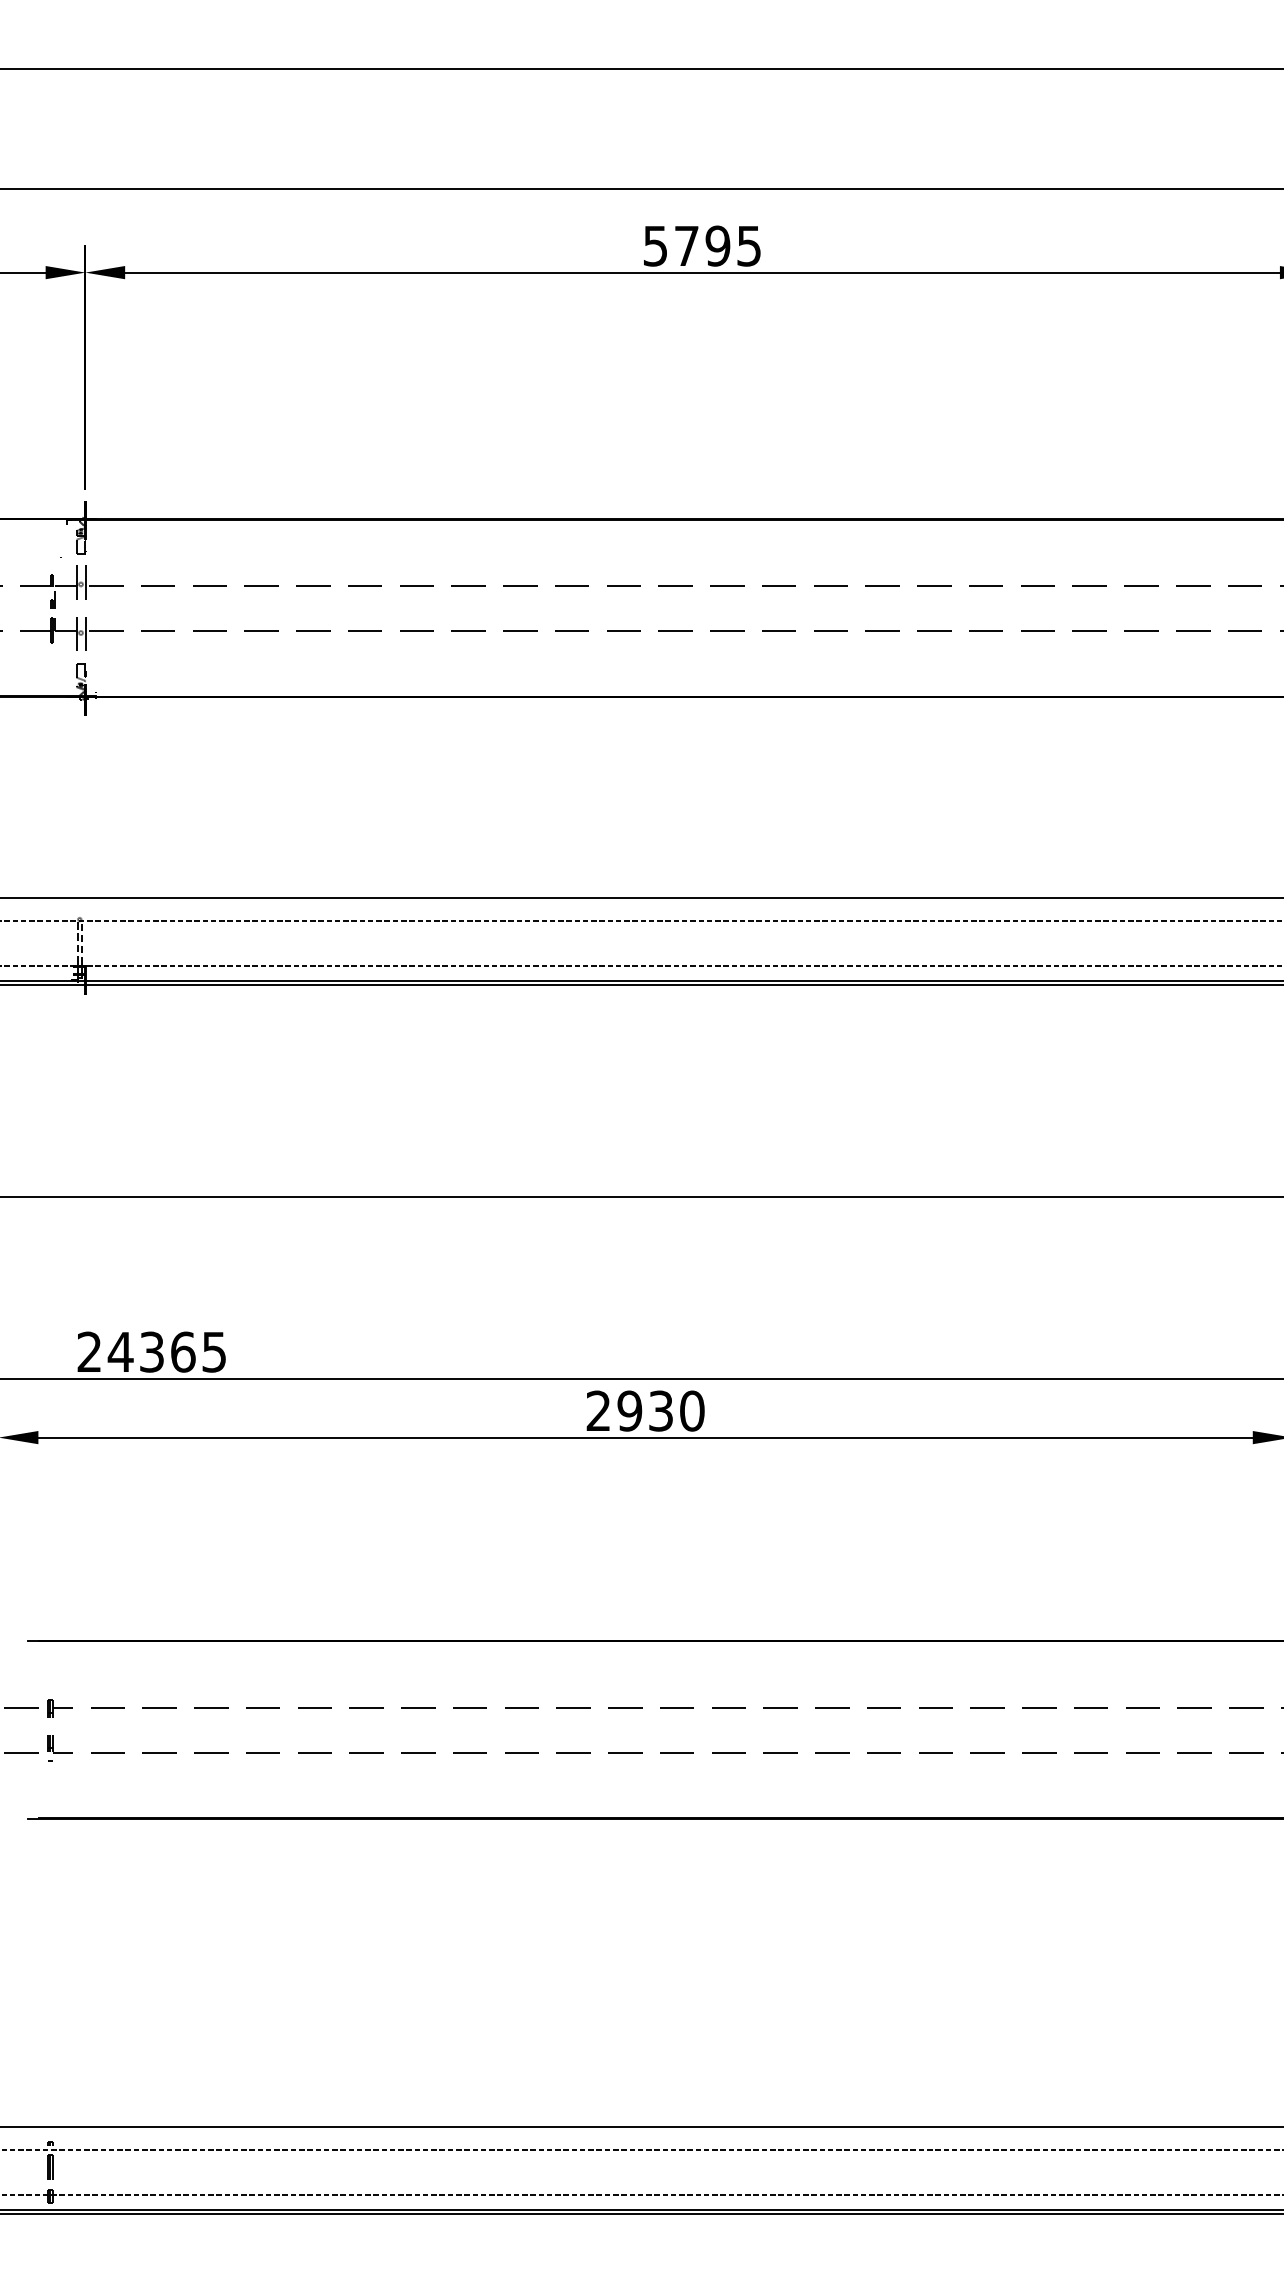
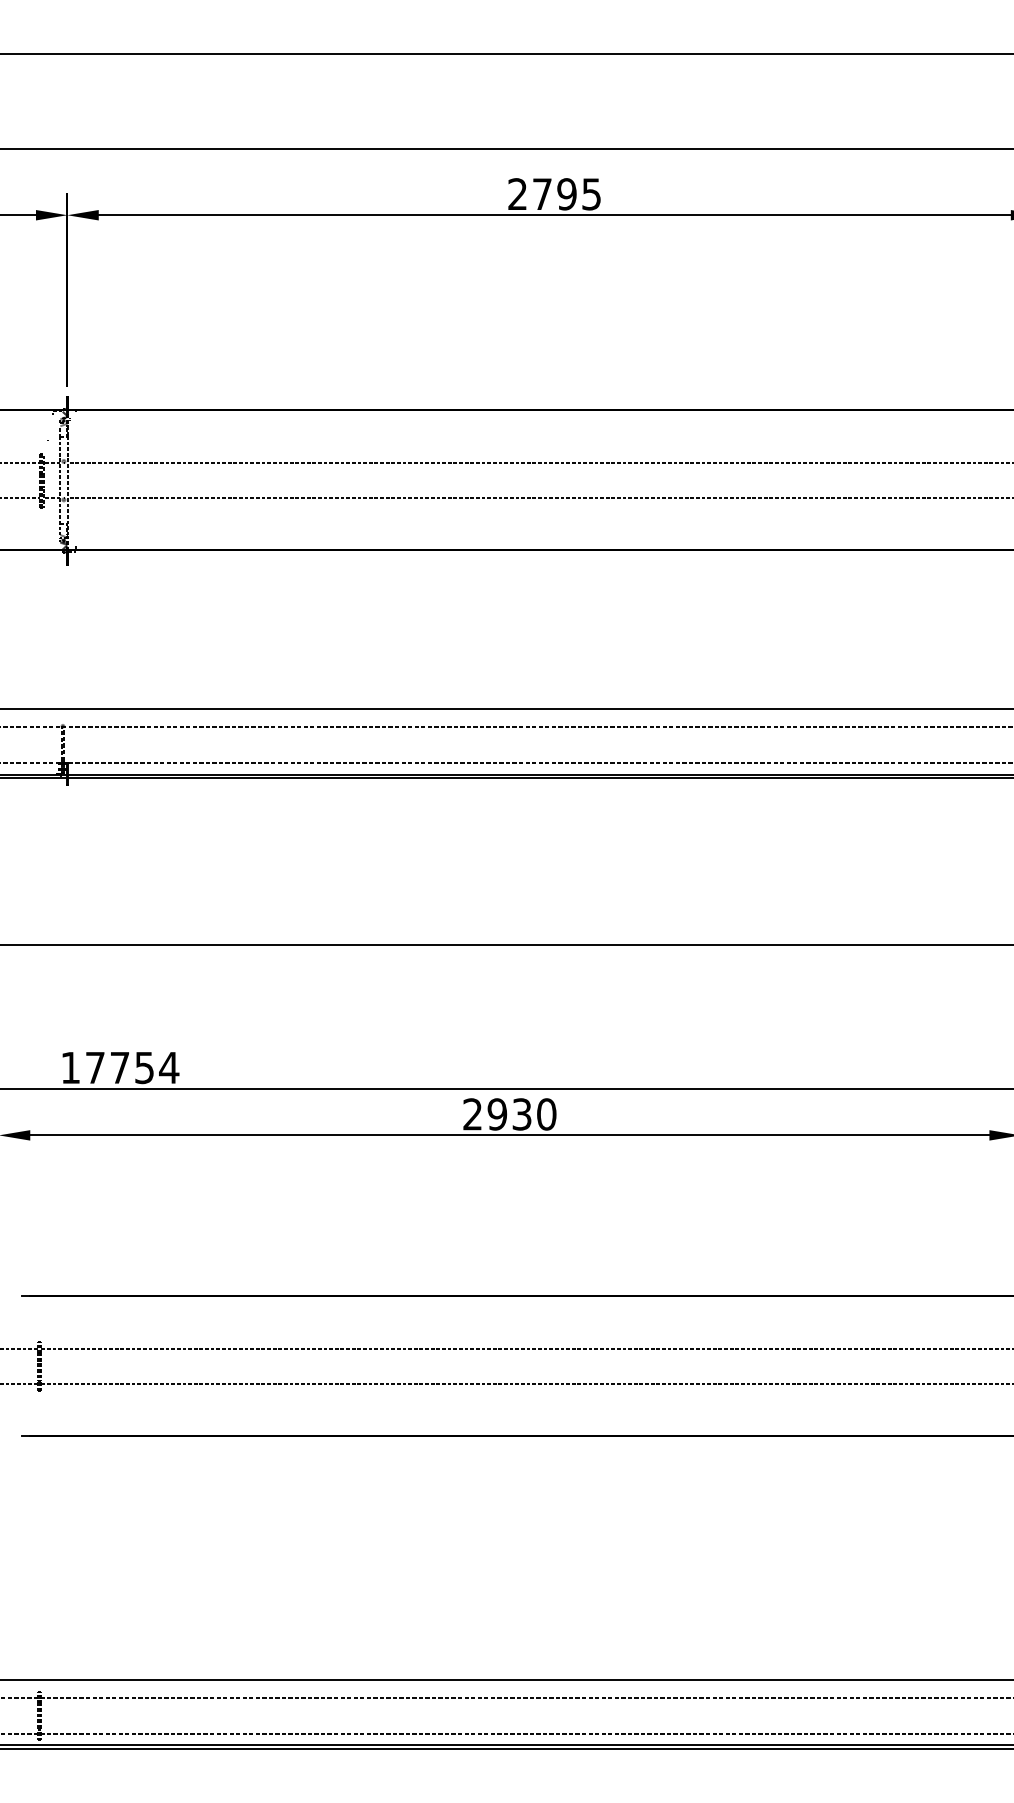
text: (655, 246) -> (517, 194), 5795 -> 2795
text: (152, 1351) -> (120, 1067), 24365 -> 17754

